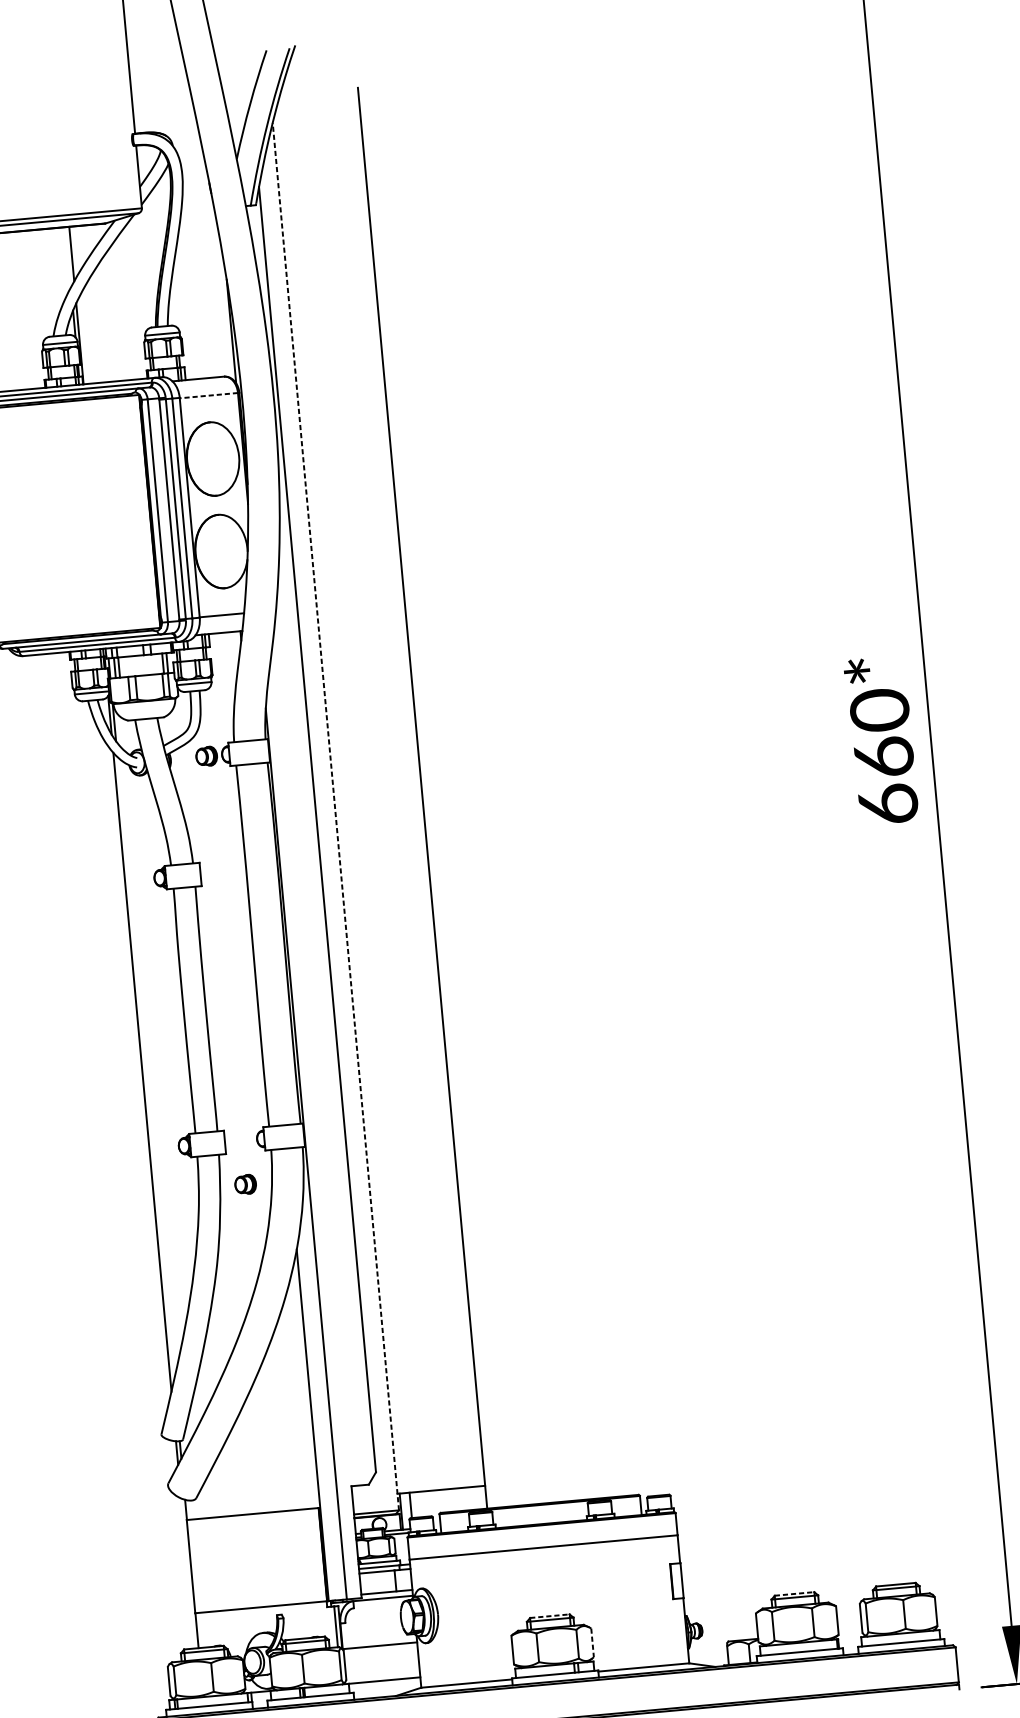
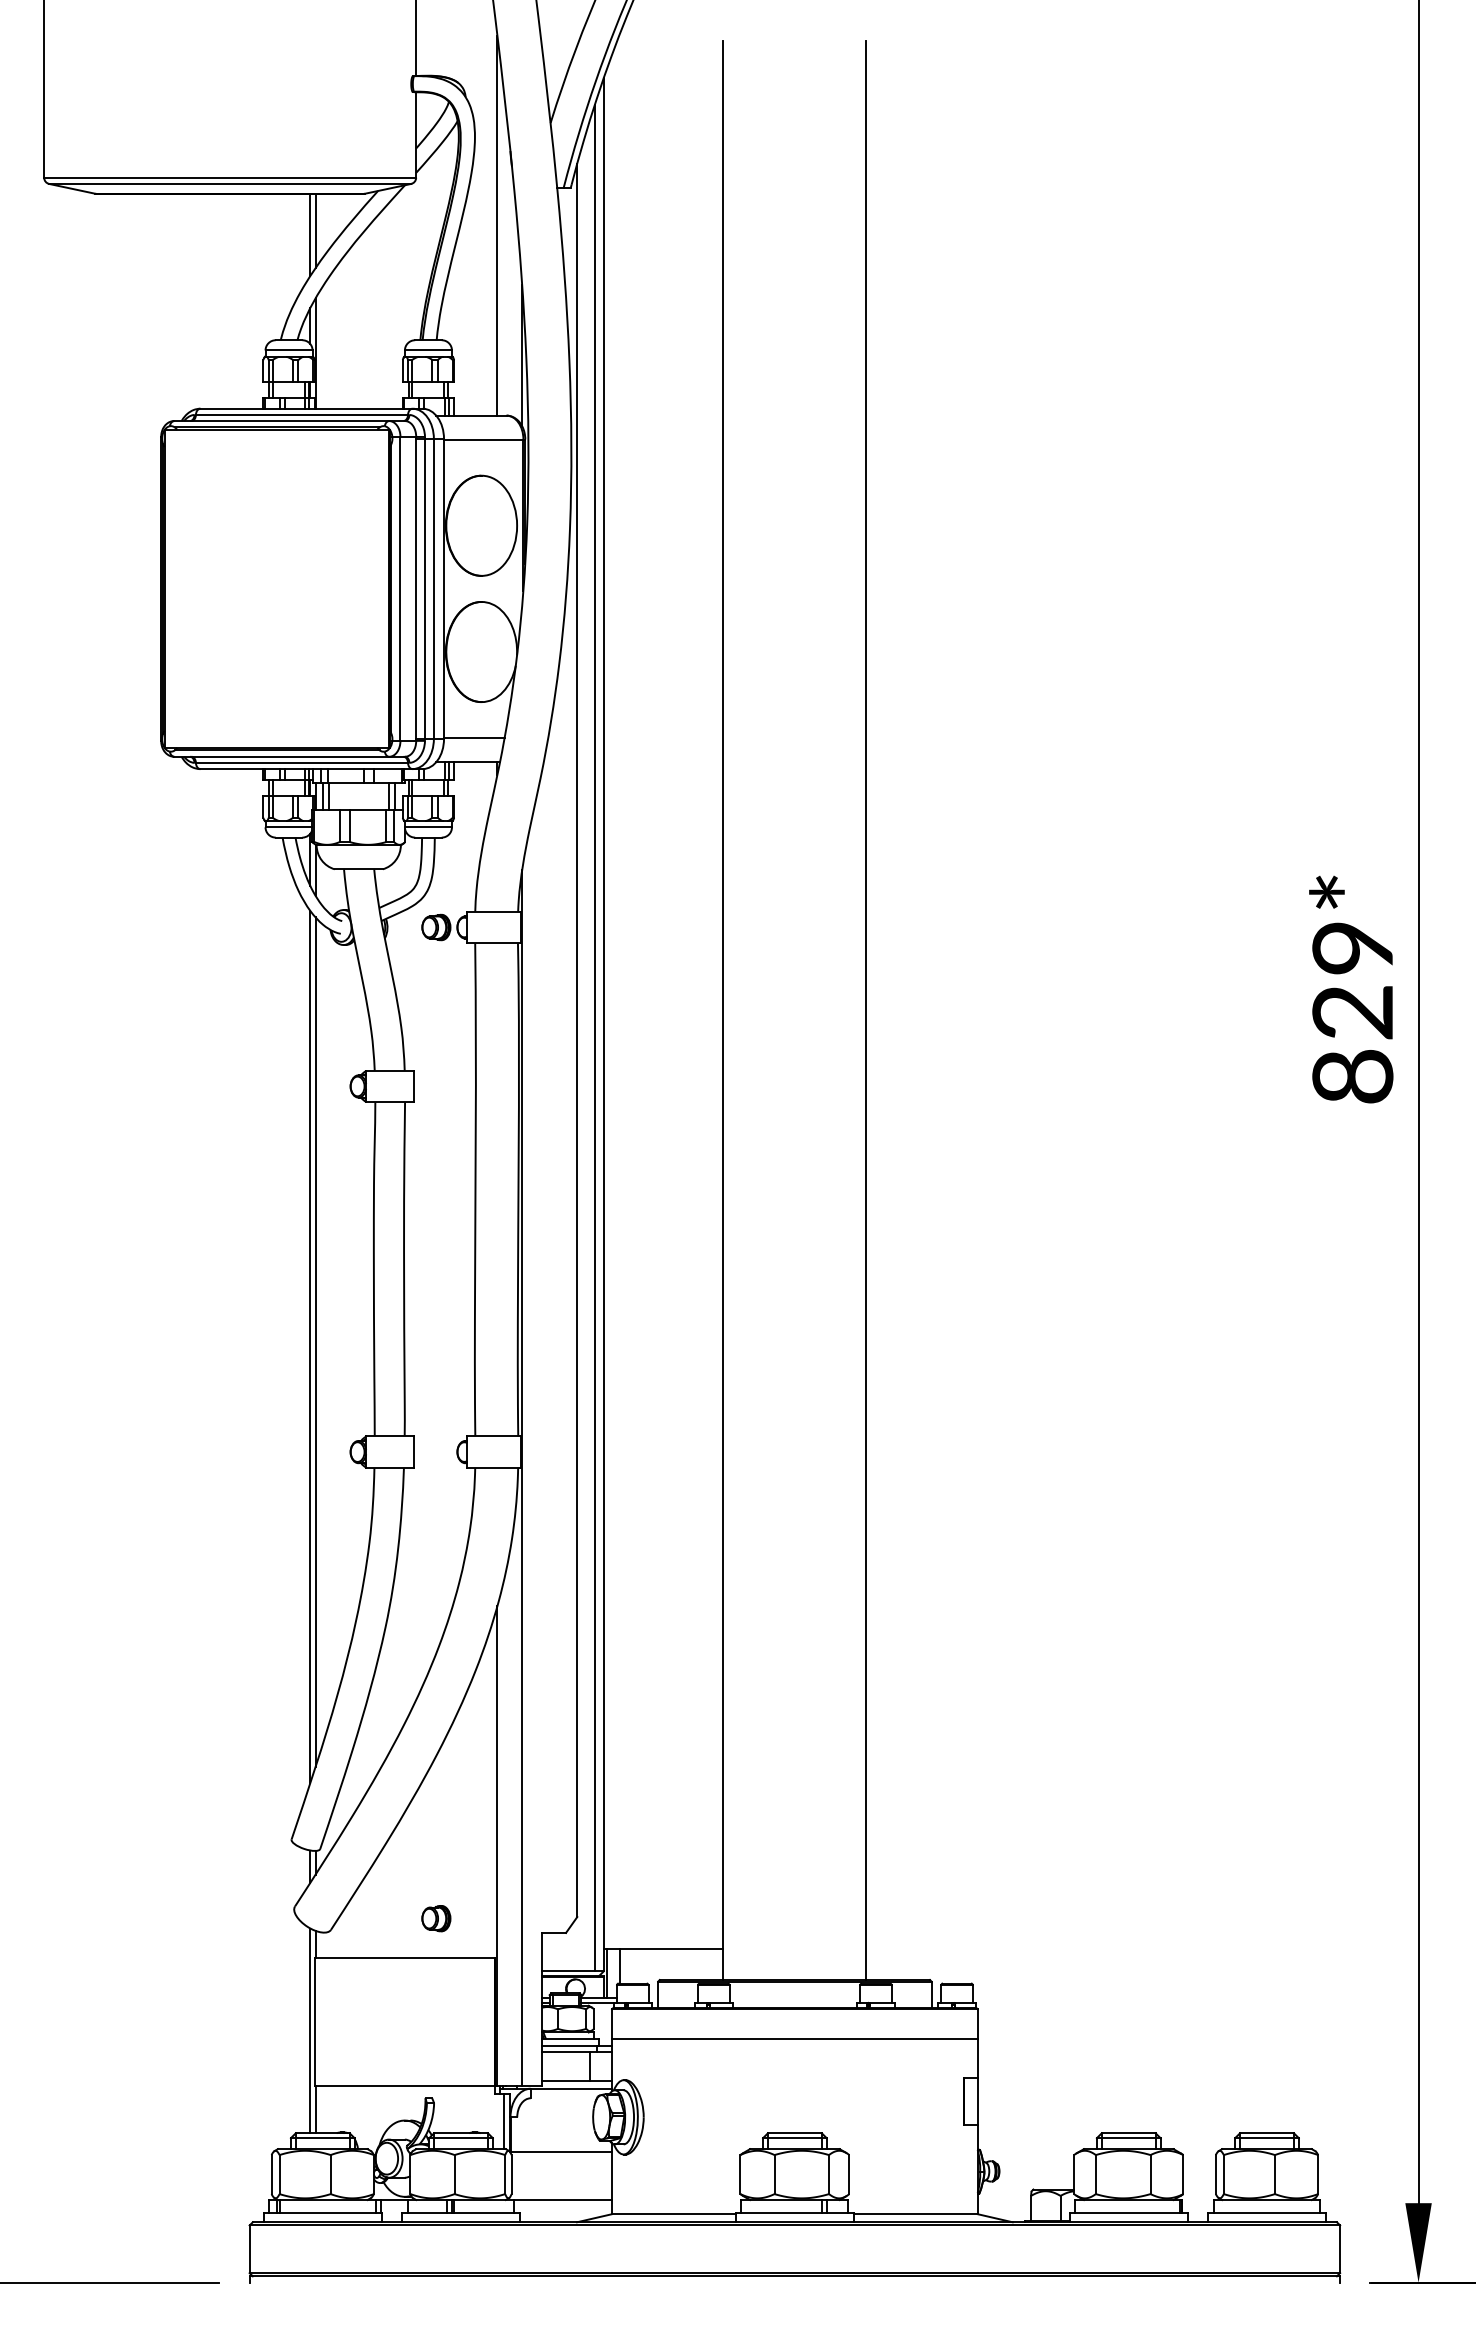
line: (204, 237) -> (497, 225), added
line: (68, 256) -> (310, 234), added
line: (208, 395) -> (483, 439), dashed -> solid
text: (883, 756) -> (1352, 1011), 660* -> 829*
line: (527, 788) -> (866, 1010), added
line: (335, 816) -> (603, 1024), dashed -> solid
line: (330, 827) -> (594, 1038), added
line: (145, 1068) -> (315, 1342), added
part: (245, 1184) -> (436, 1918), moved
line: (188, 1573) -> (310, 2030), added
line: (794, 1594) -> (1128, 2133), dashed -> solid
line: (549, 1616) -> (794, 2133), dashed -> solid
line: (592, 1642) -> (849, 2174), dashed -> solid

